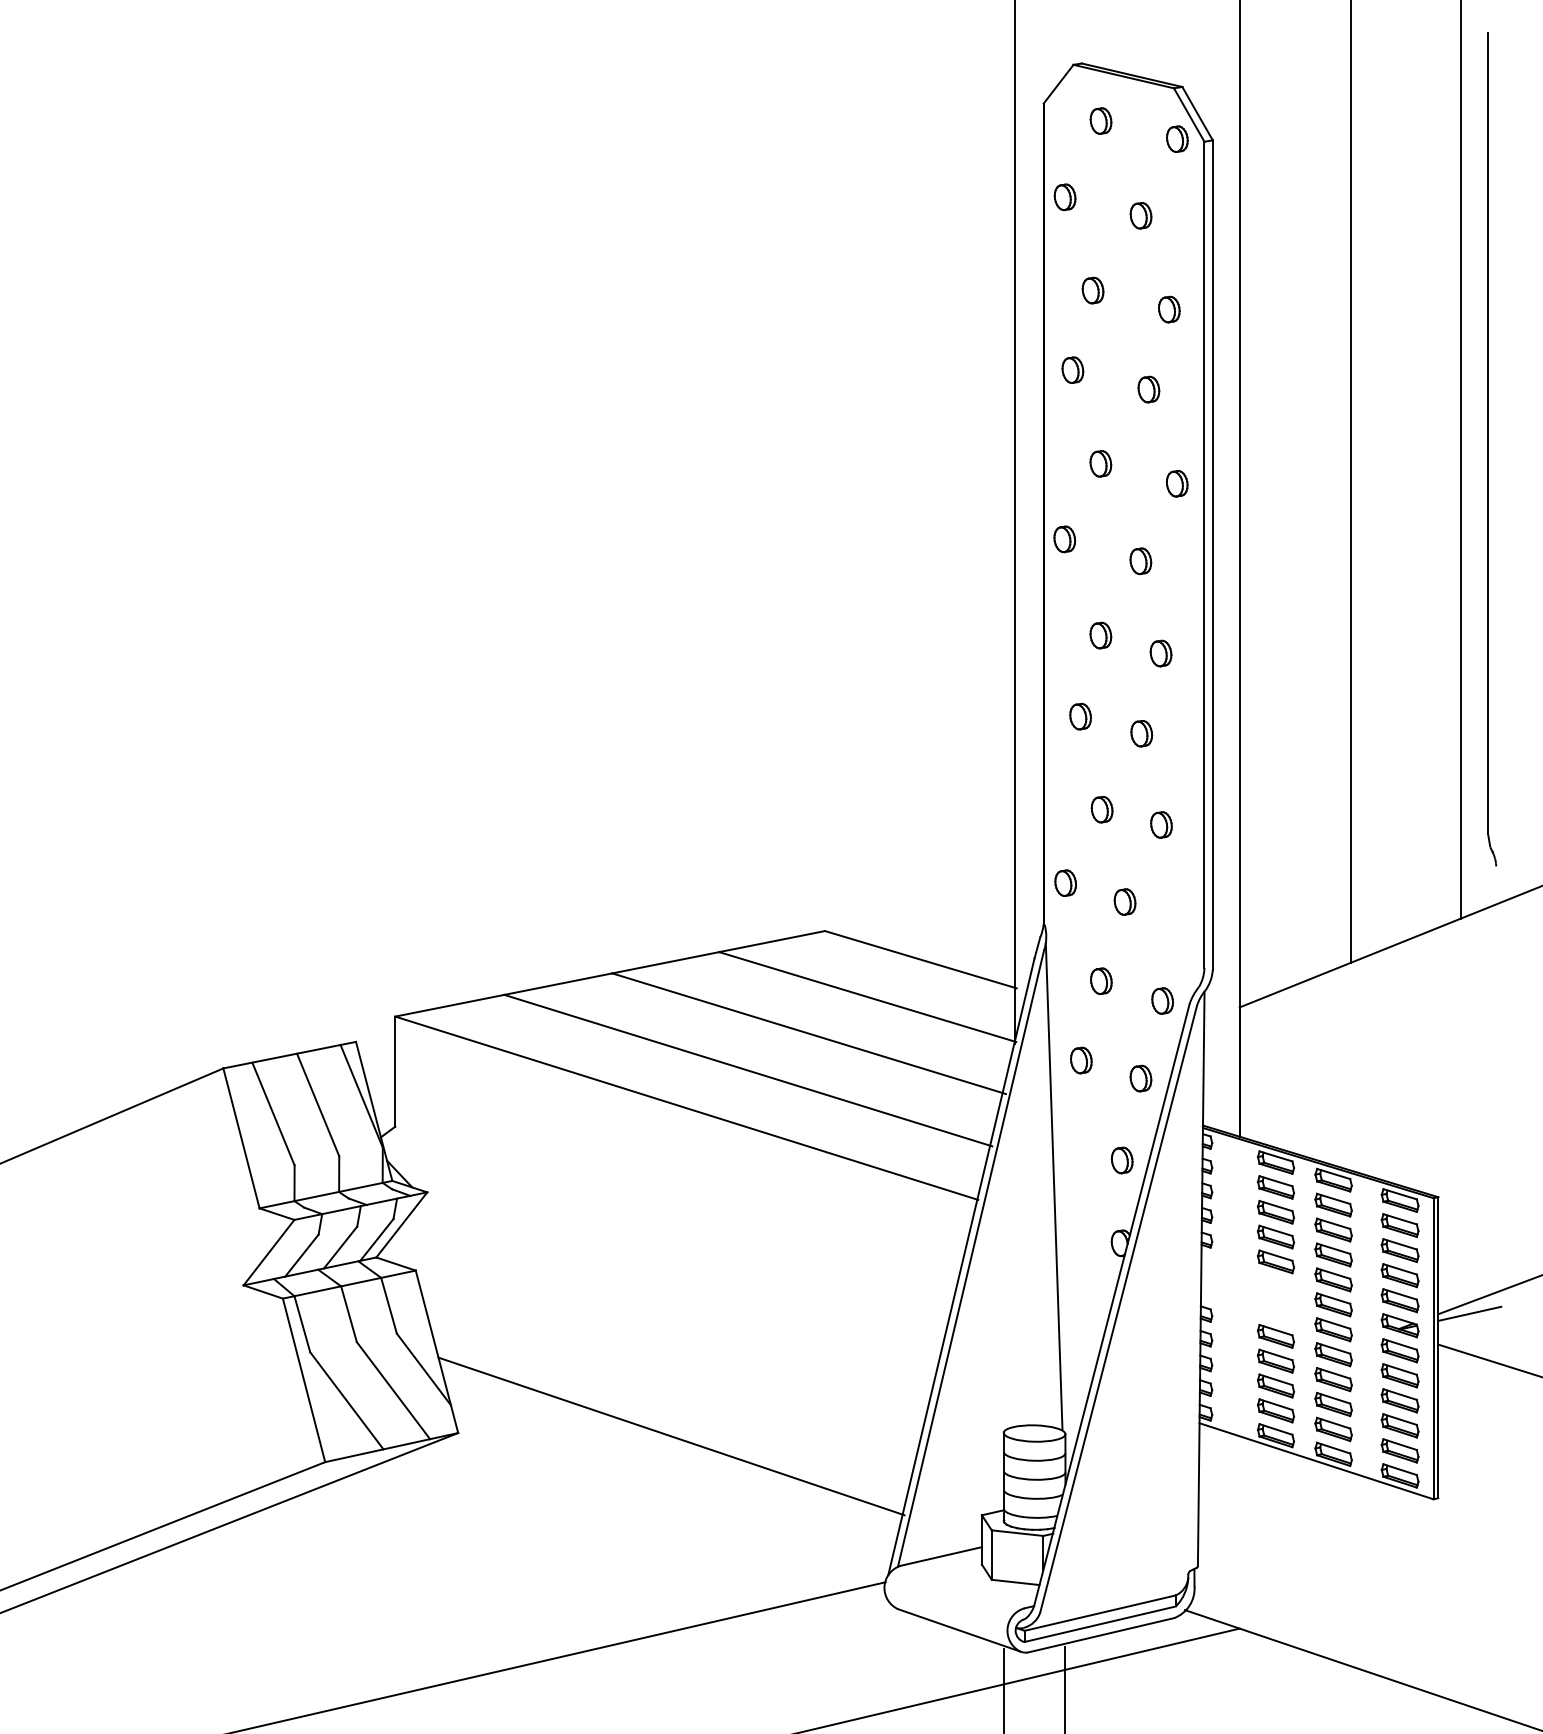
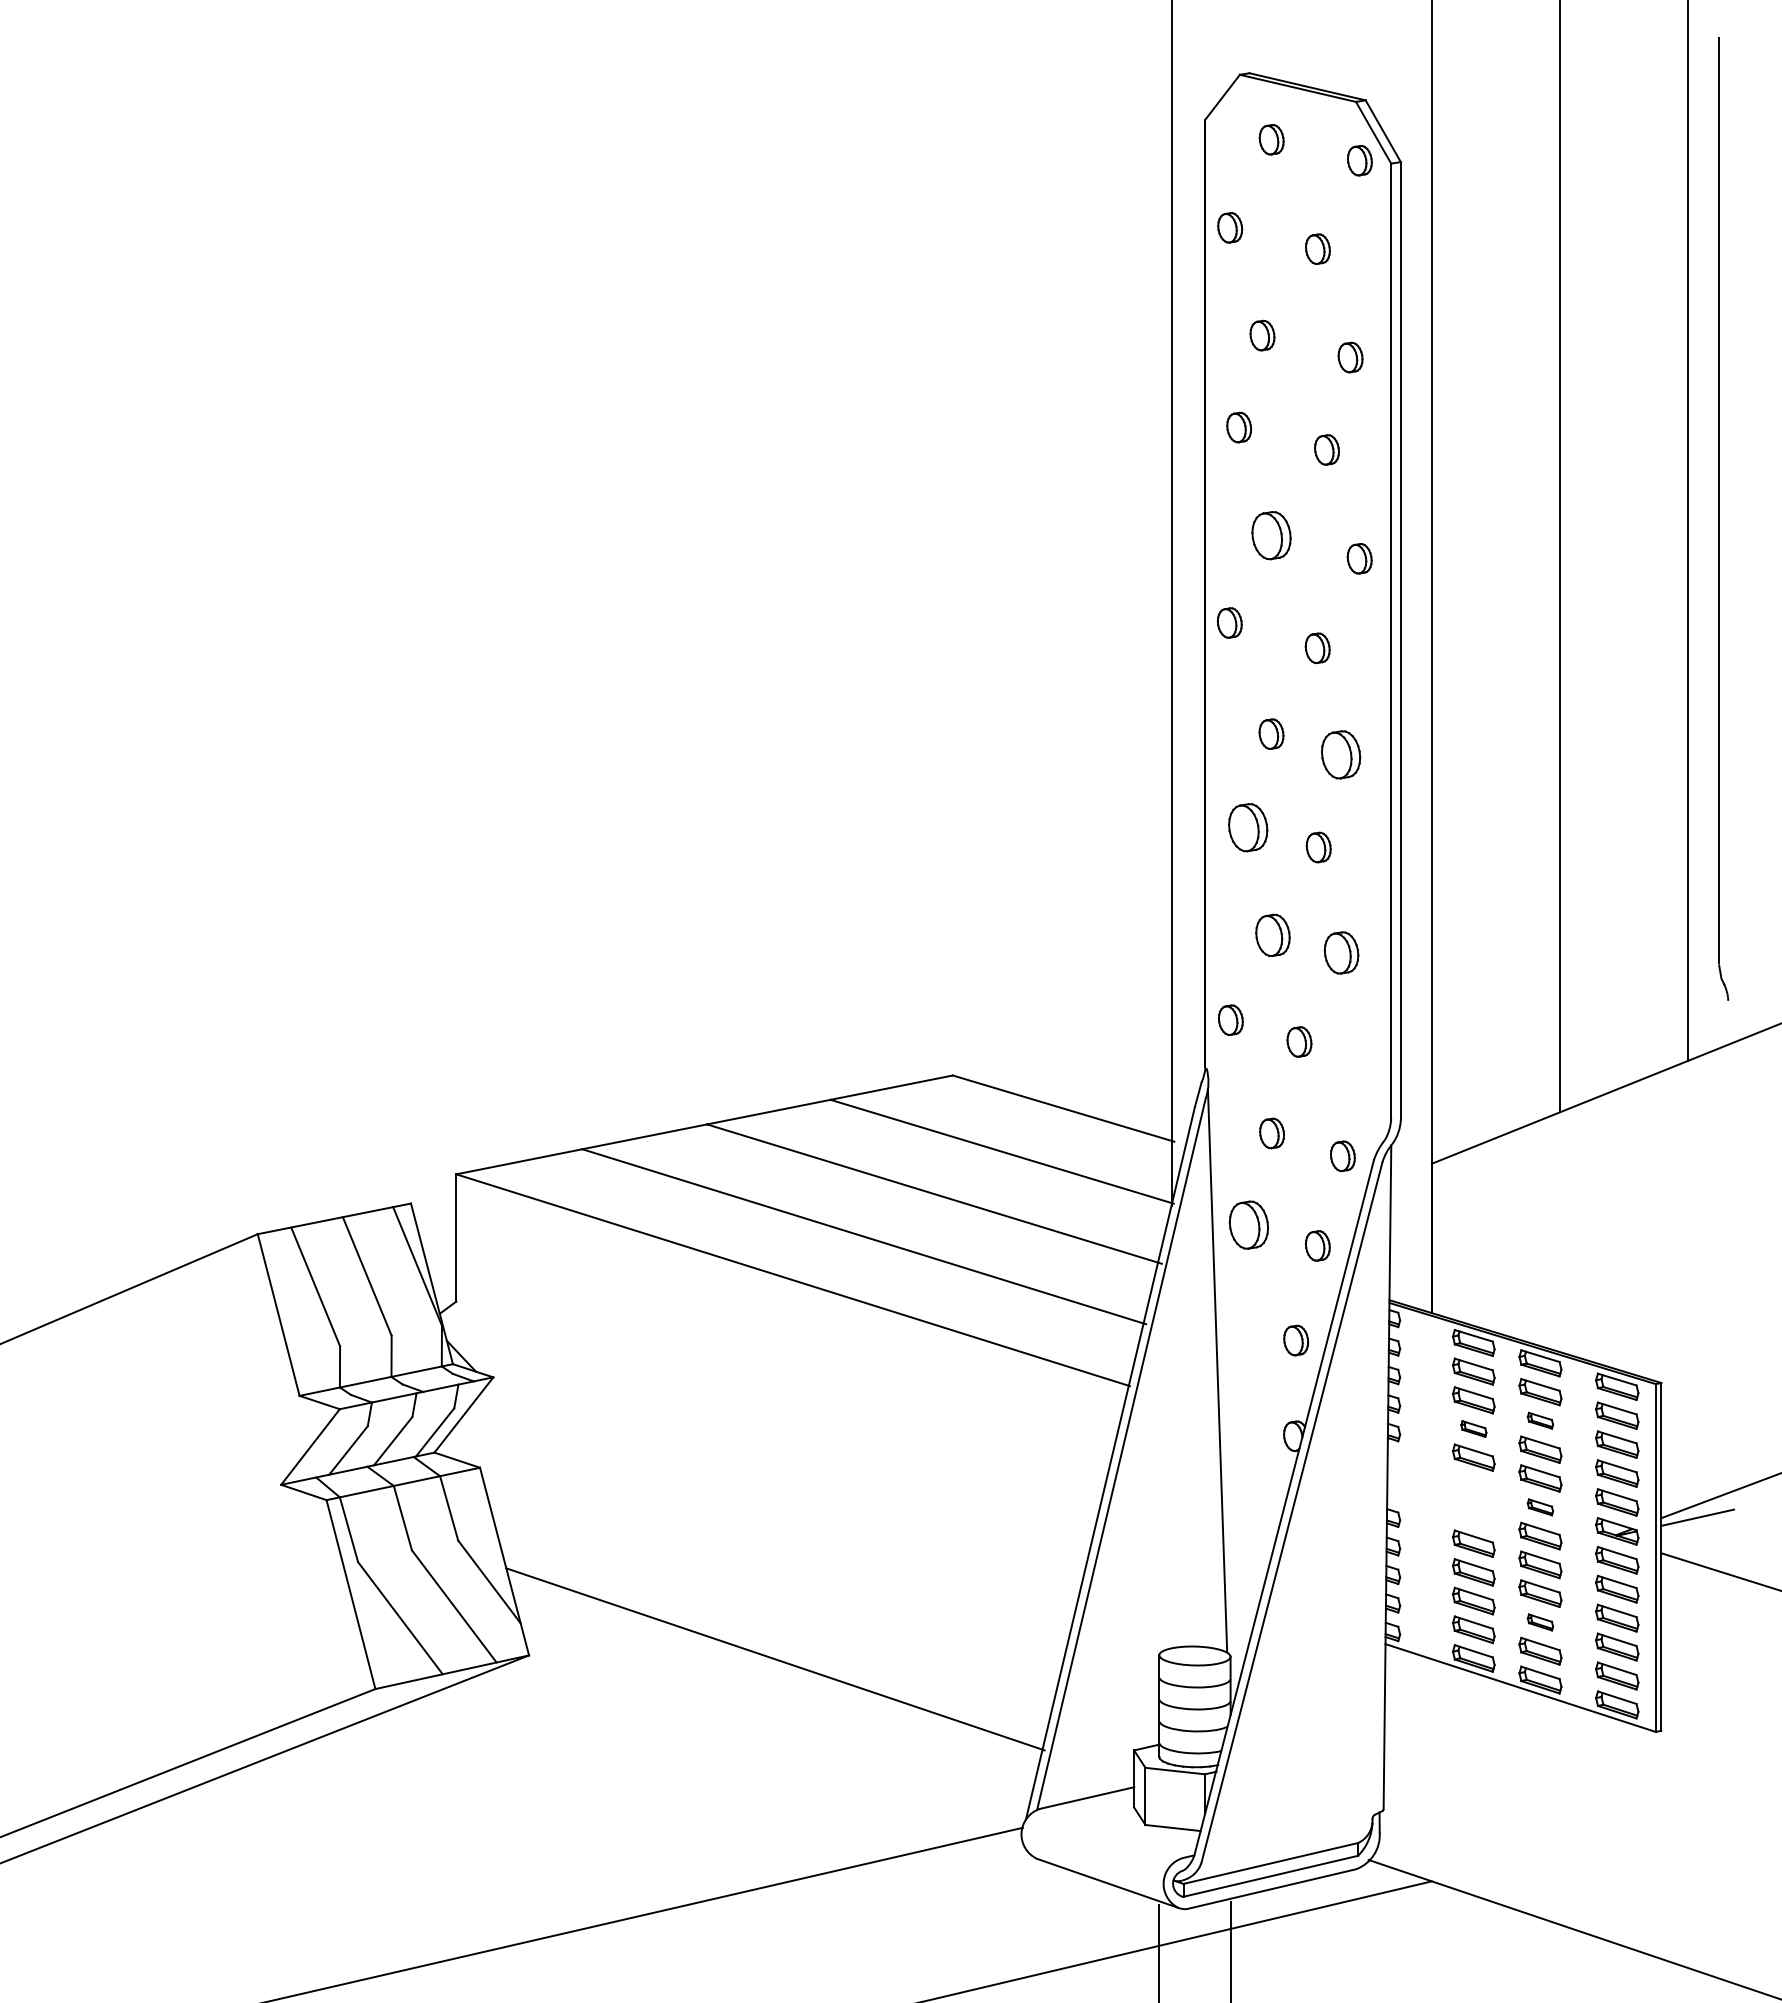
part: (1100, 463) -> (1271, 535), size x1.6
part: (1160, 653) -> (1340, 754), size x1.6
part: (1080, 716) -> (1247, 827), size x1.6
part: (1101, 809) -> (1272, 934), size x1.4
part: (1161, 824) -> (1341, 952), size x1.4
part: (1080, 1060) -> (1248, 1224), size x1.6
part: (1333, 1229) -> (1540, 1420), size x0.6
part: (1275, 1236) -> (1473, 1428), size x0.6
part: (1333, 1304) -> (1540, 1507), size x0.6
part: (1333, 1404) -> (1540, 1622), size x0.6

